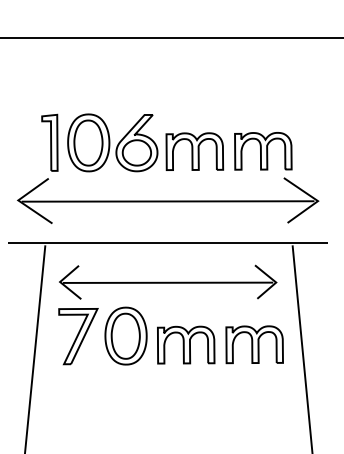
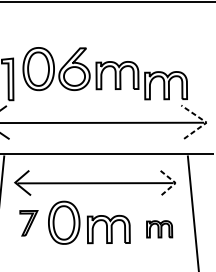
part: (145, 142) -> (80, 68), moved
line: (316, 200) -> (205, 122), solid -> dashed
line: (275, 281) -> (175, 182), solid -> dashed
part: (78, 336) -> (28, 223), size x0.6
part: (254, 344) -> (159, 229), size x0.6

